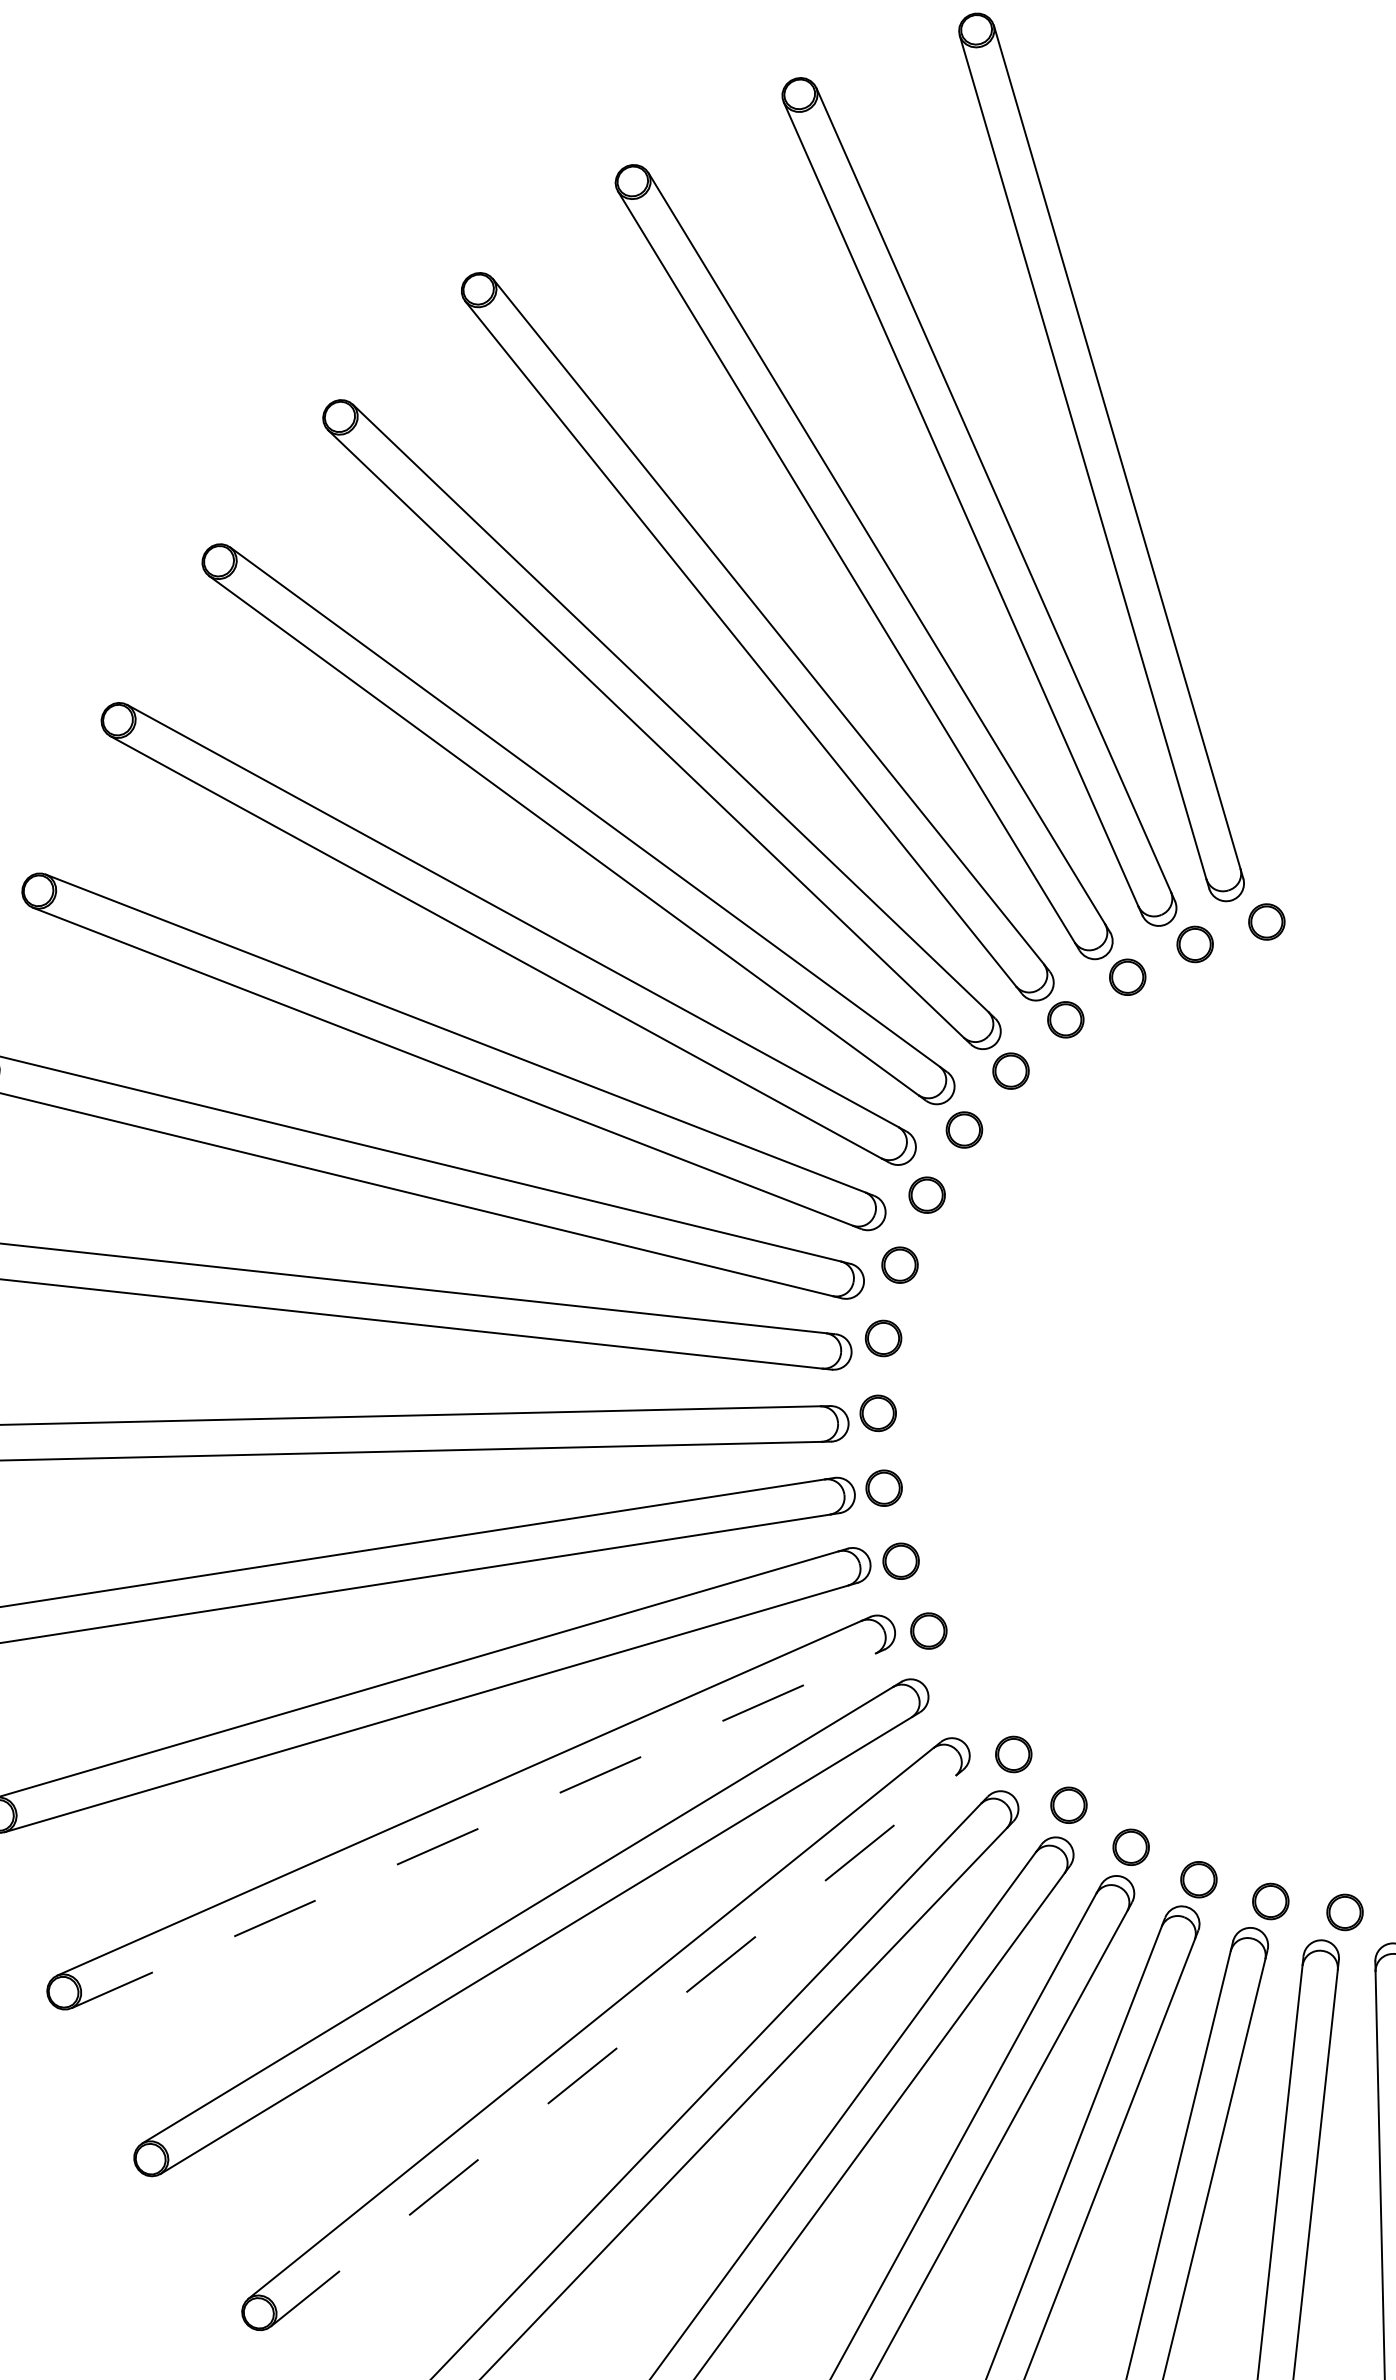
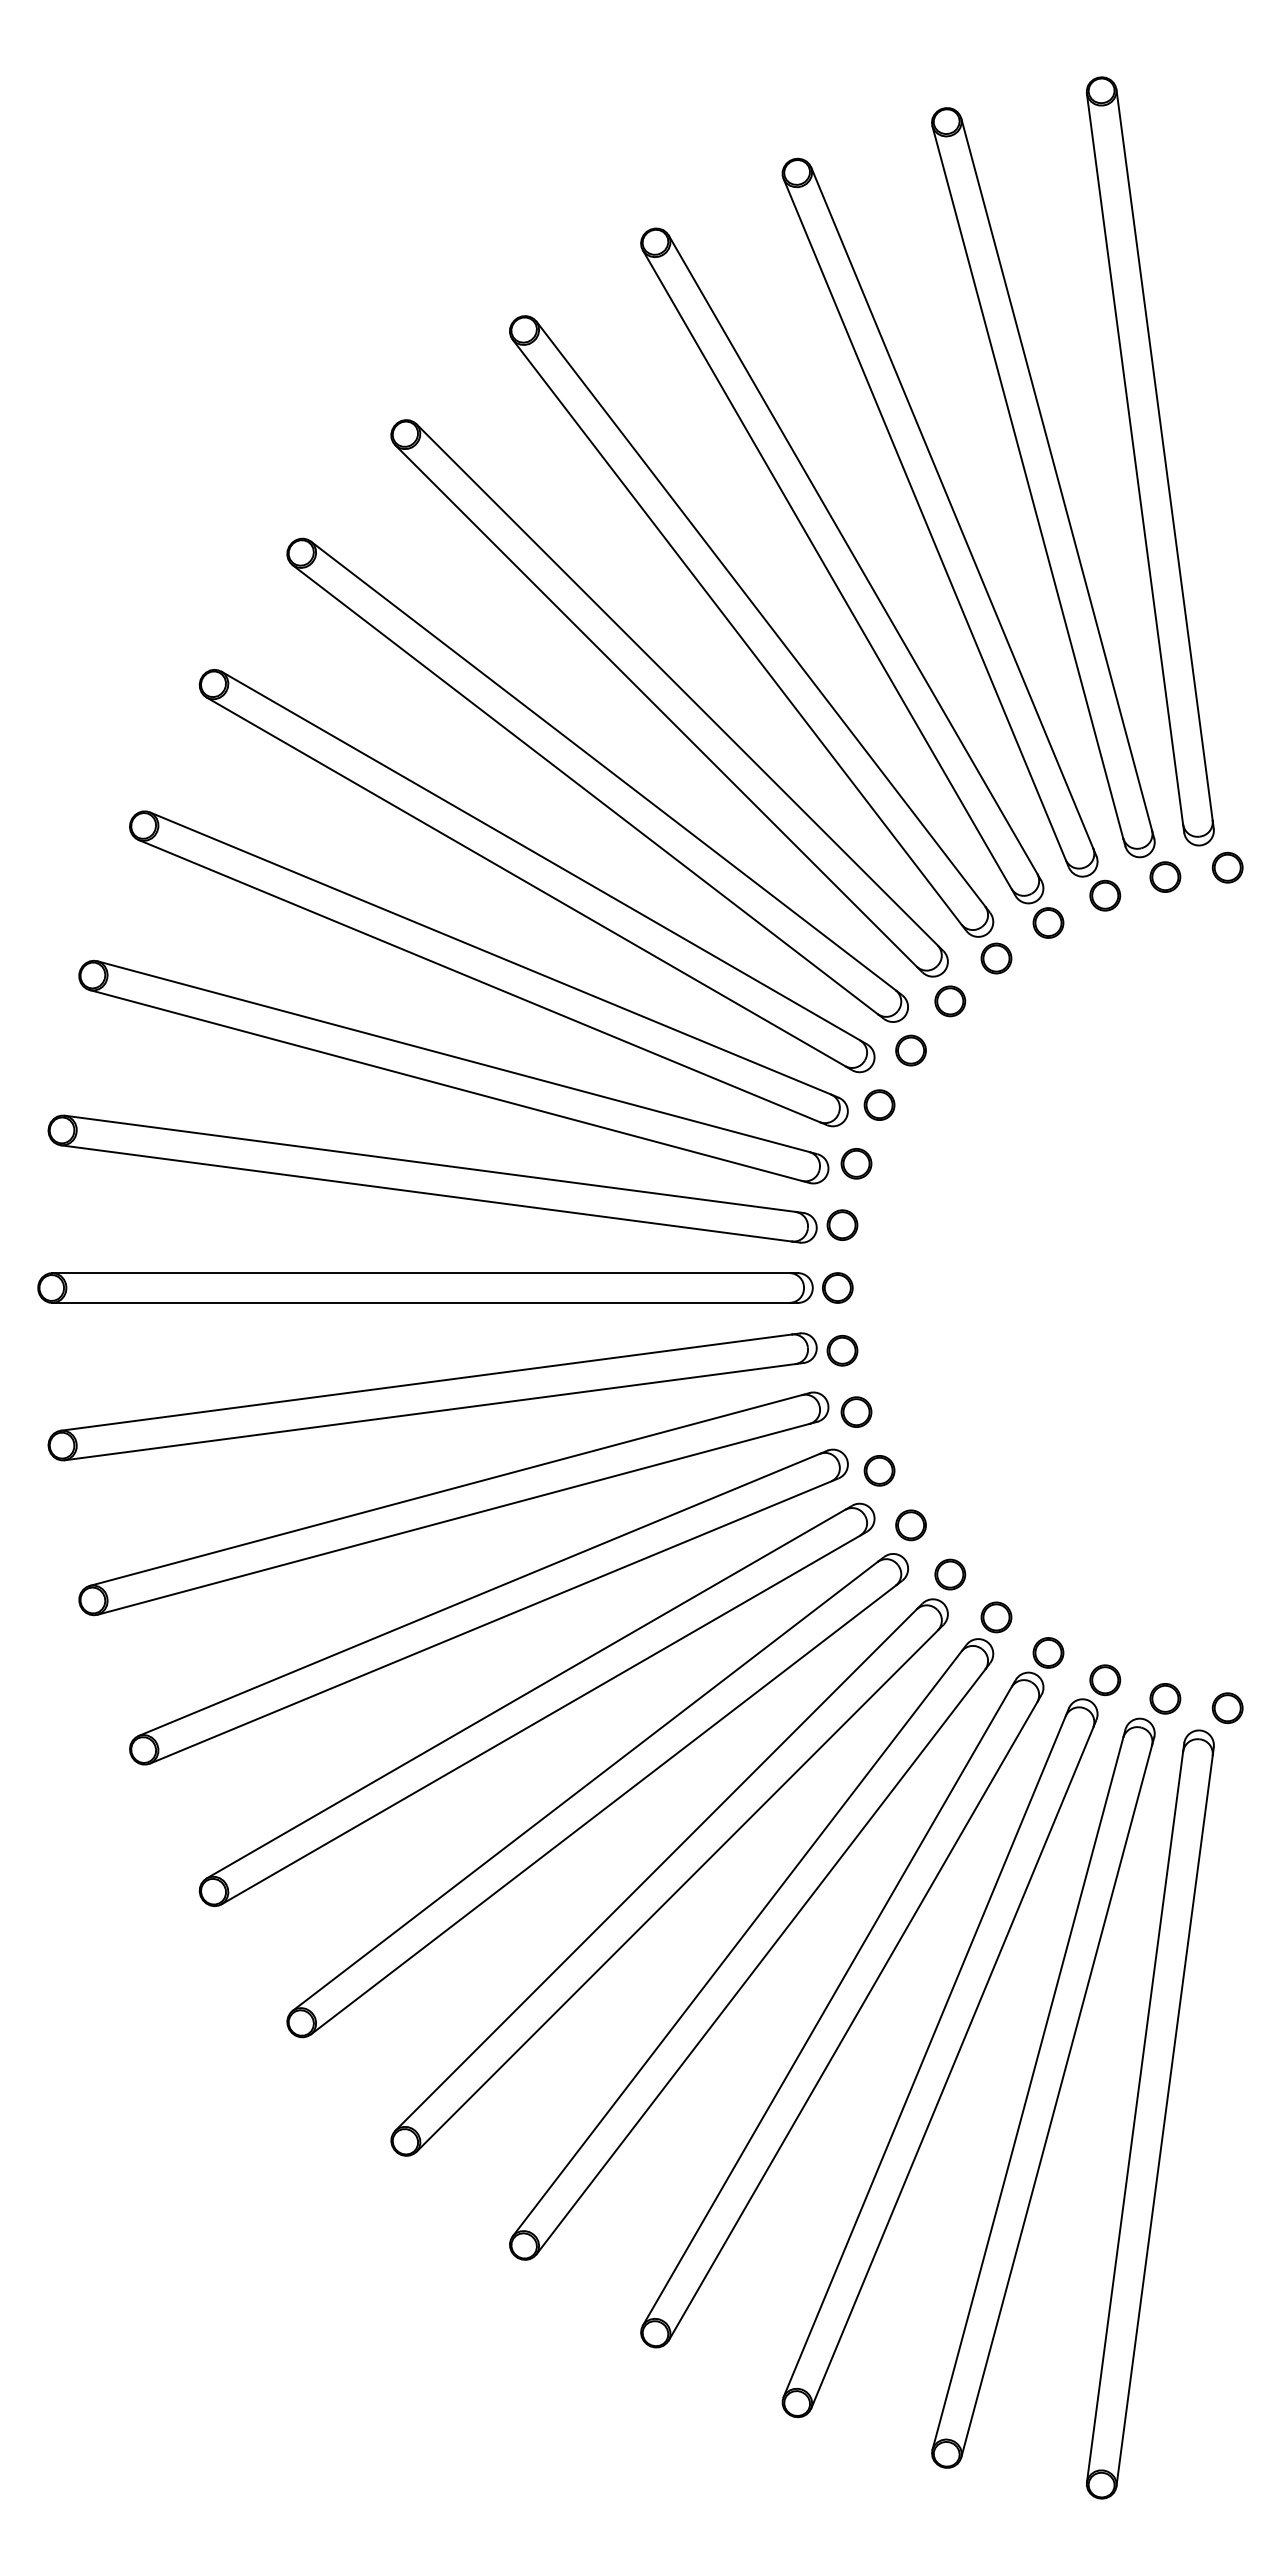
part: (966, 1695) -> (879, 1470), added
line: (473, 1831) -> (453, 1519), dashed -> solid
line: (612, 2051) -> (540, 1720), dashed -> solid

